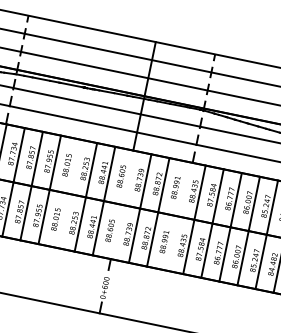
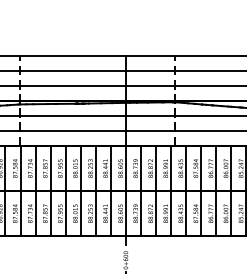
line: (67, 192) -> (80, 190), added
line: (121, 204) -> (125, 190), added
line: (177, 215) -> (171, 190), added

